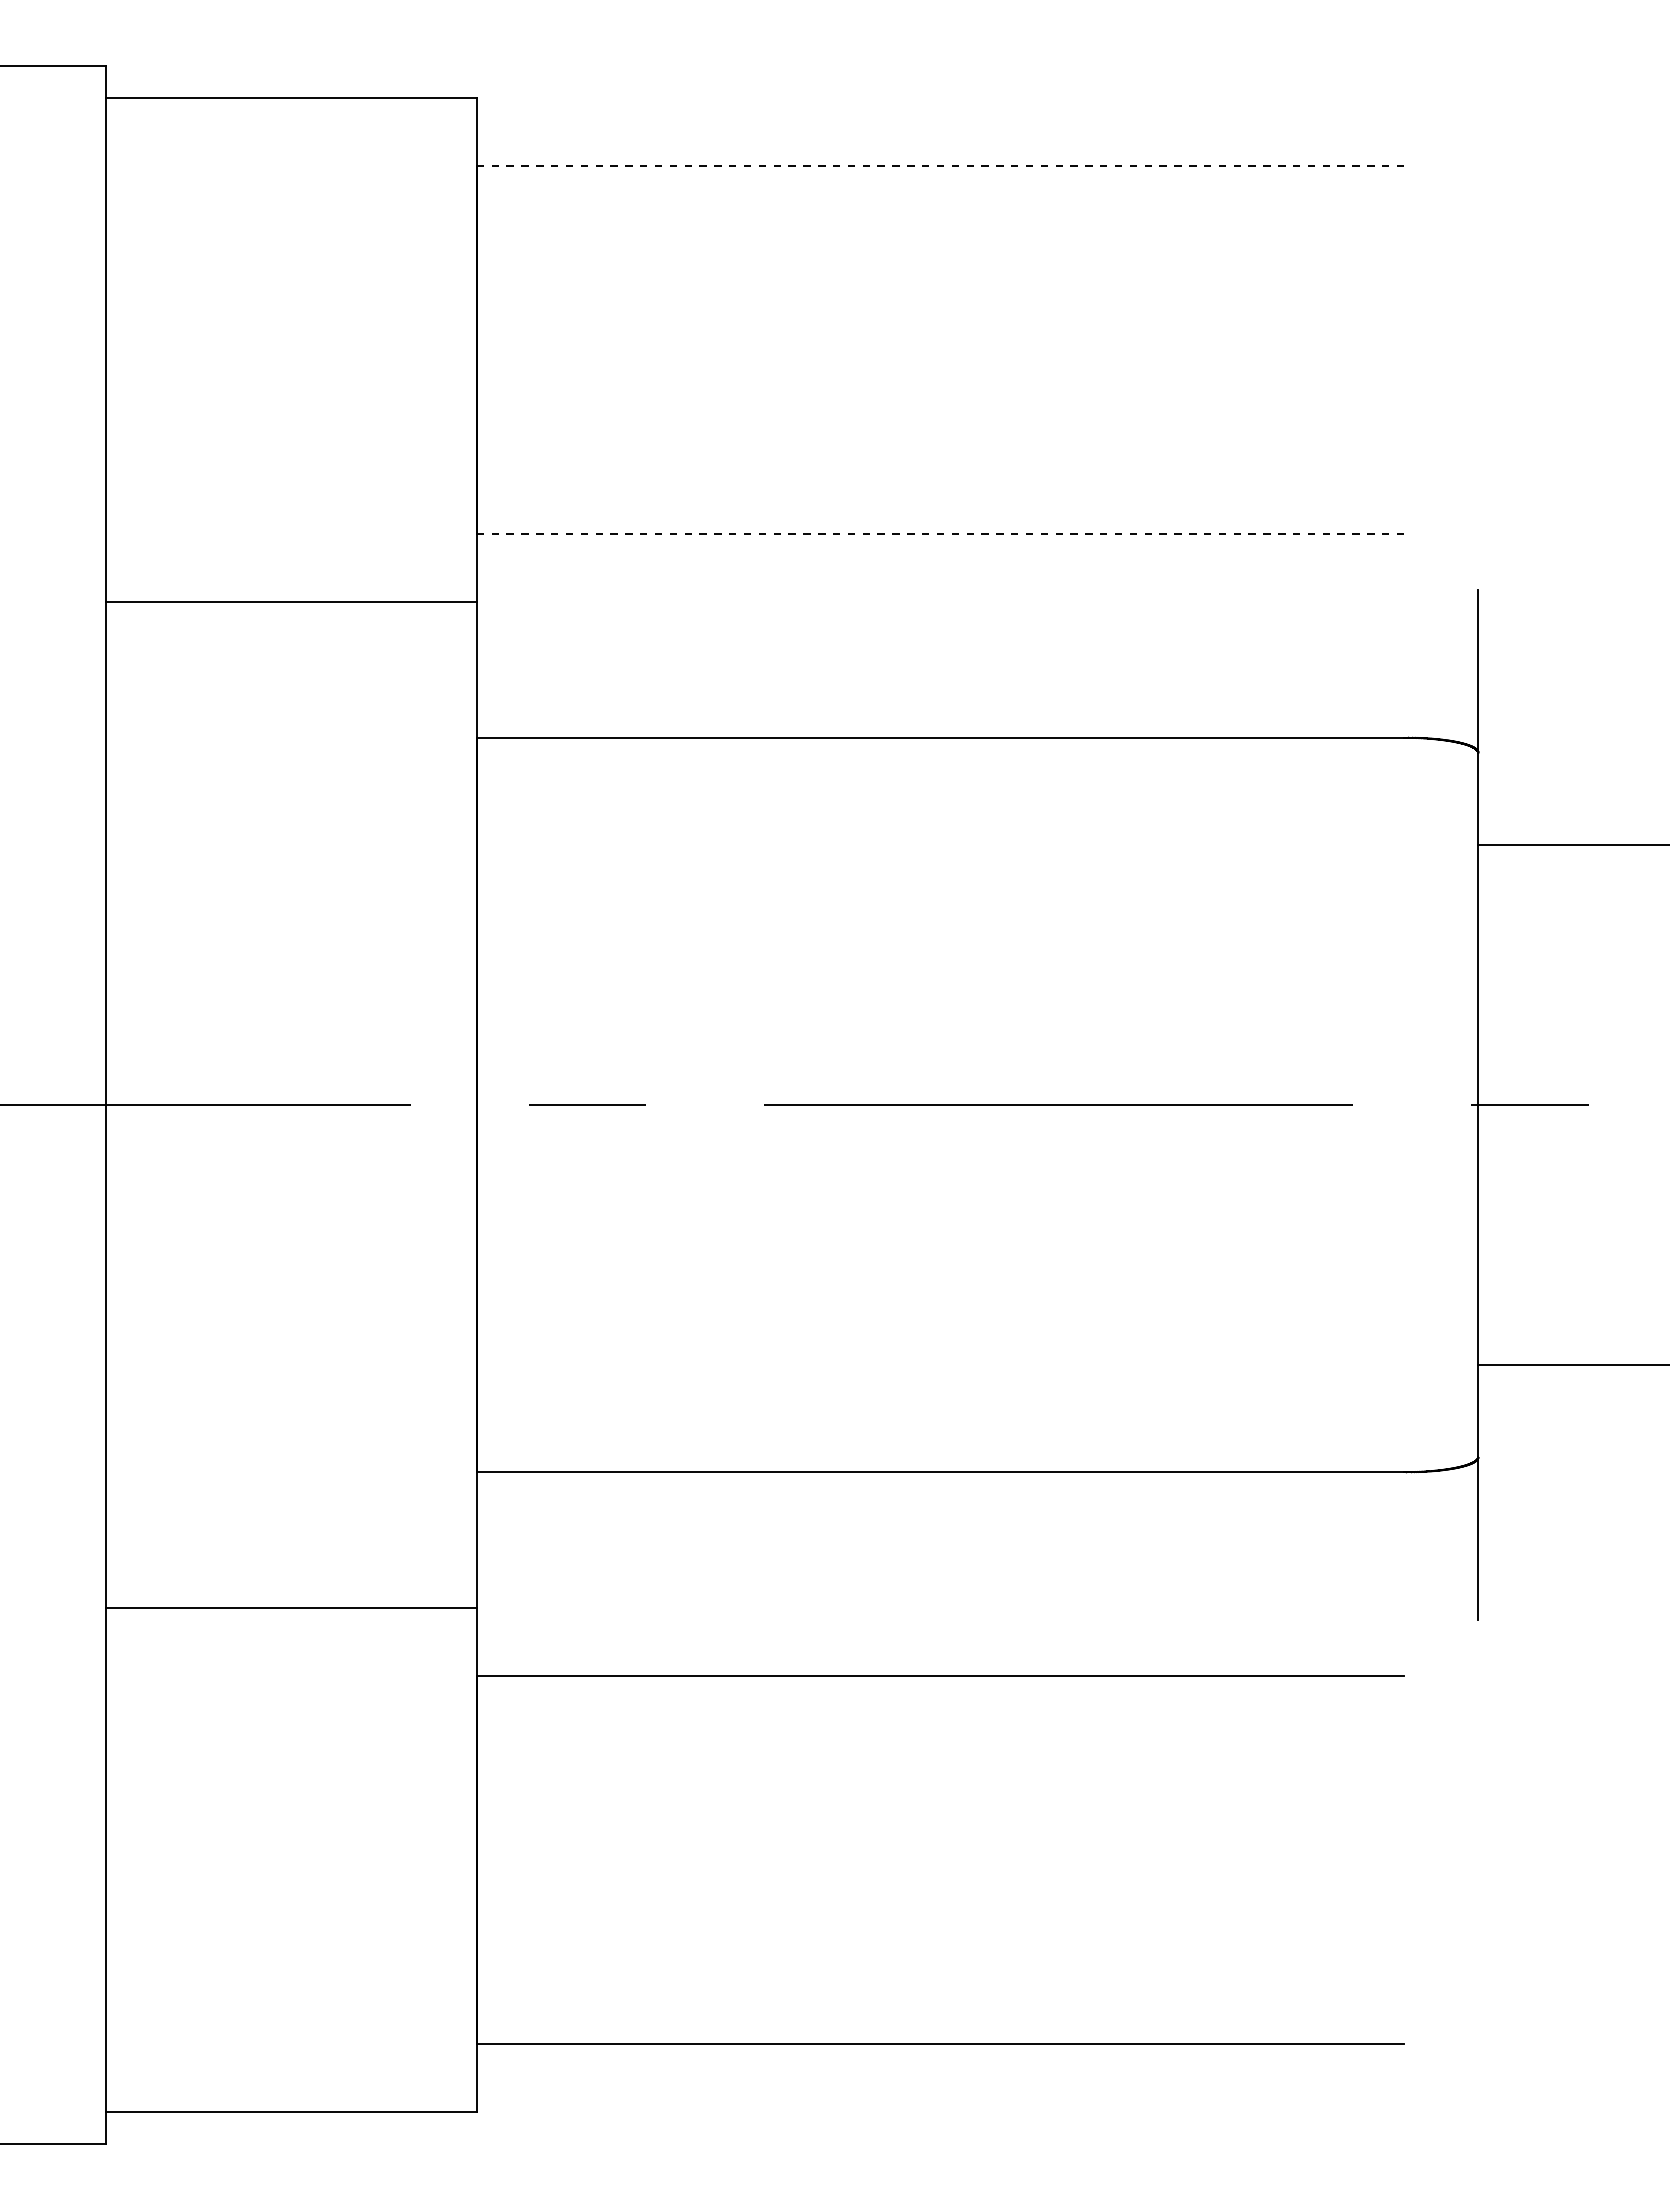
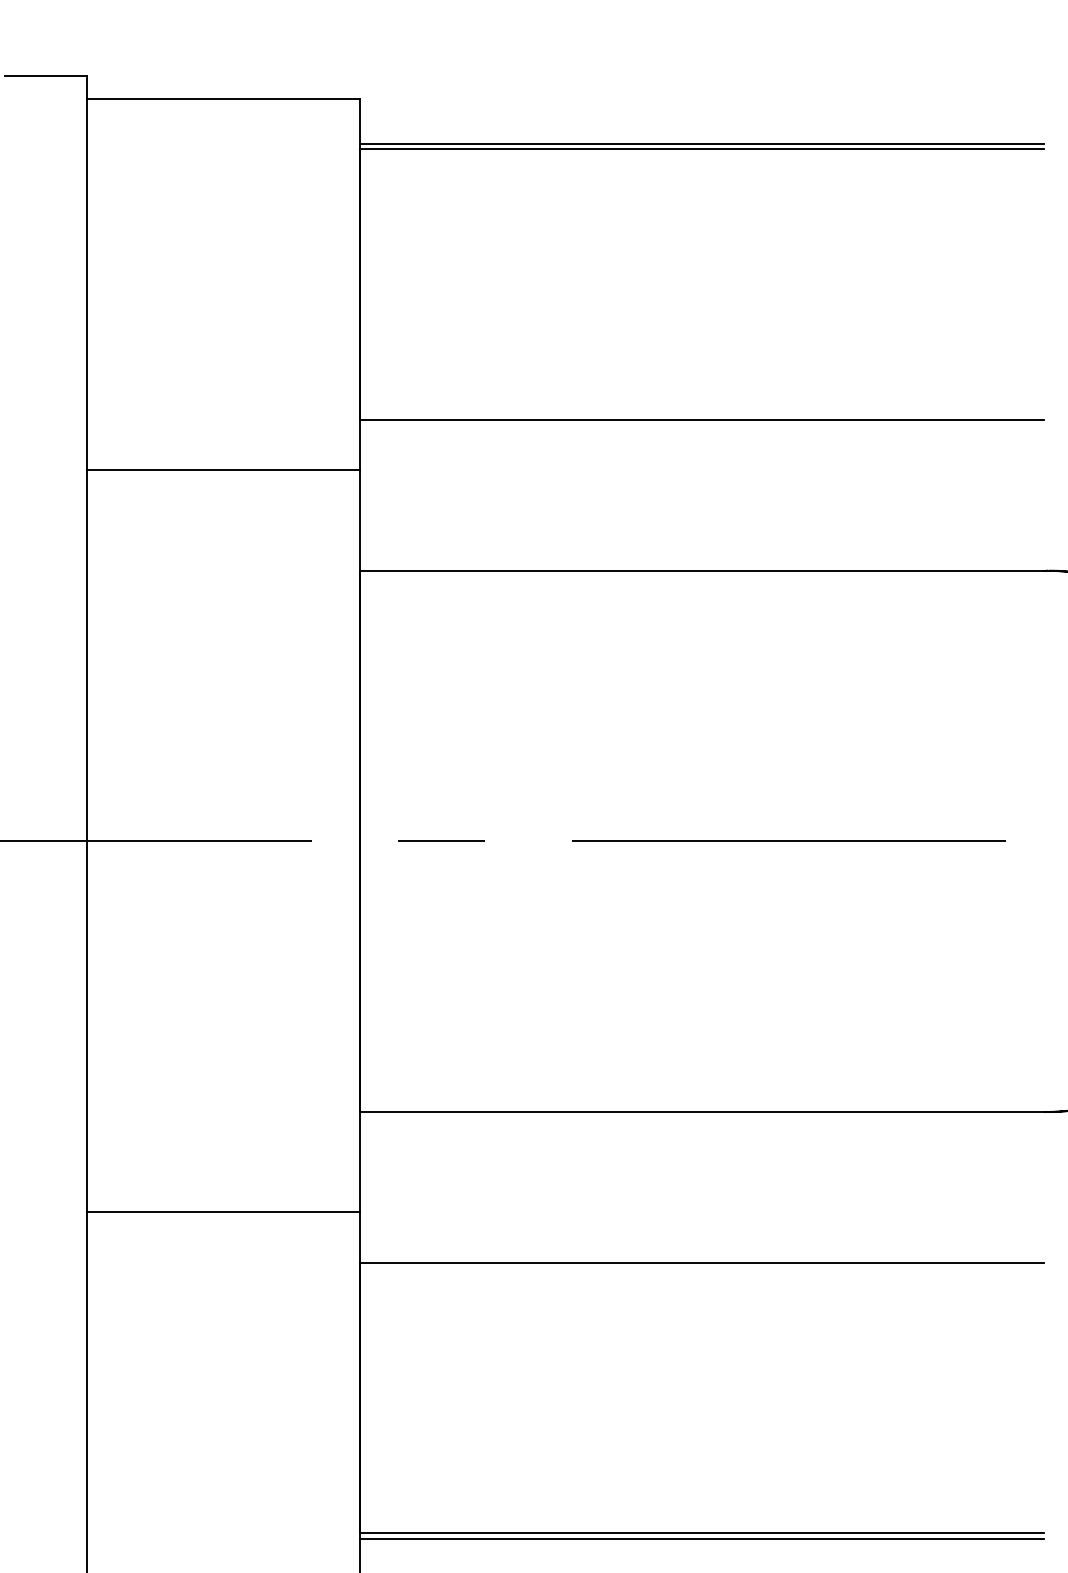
line: (940, 159) -> (702, 144), added
line: (940, 166) -> (702, 149), dashed -> solid
line: (940, 533) -> (702, 420), dashed -> solid
line: (940, 2050) -> (702, 1538), added

